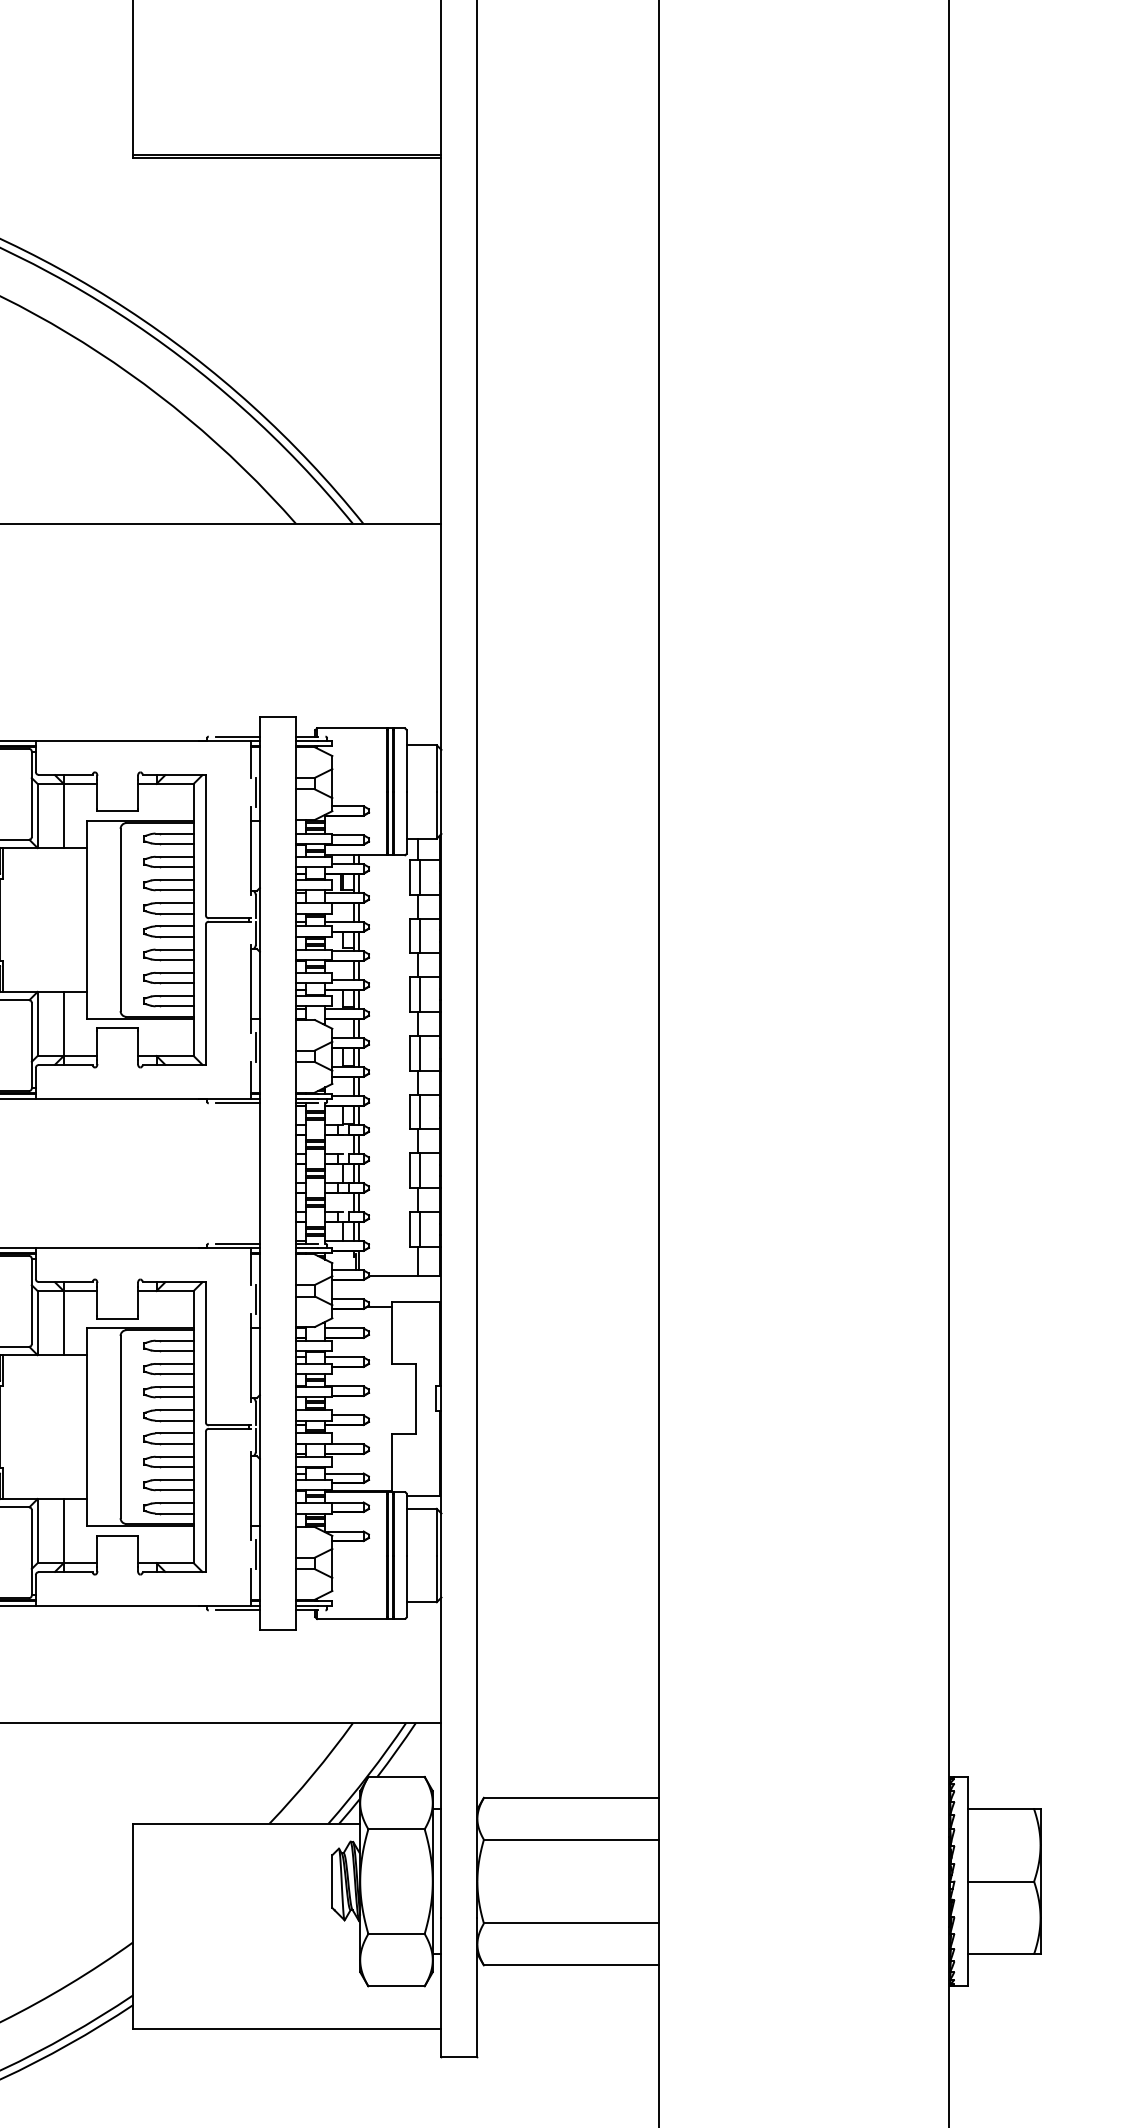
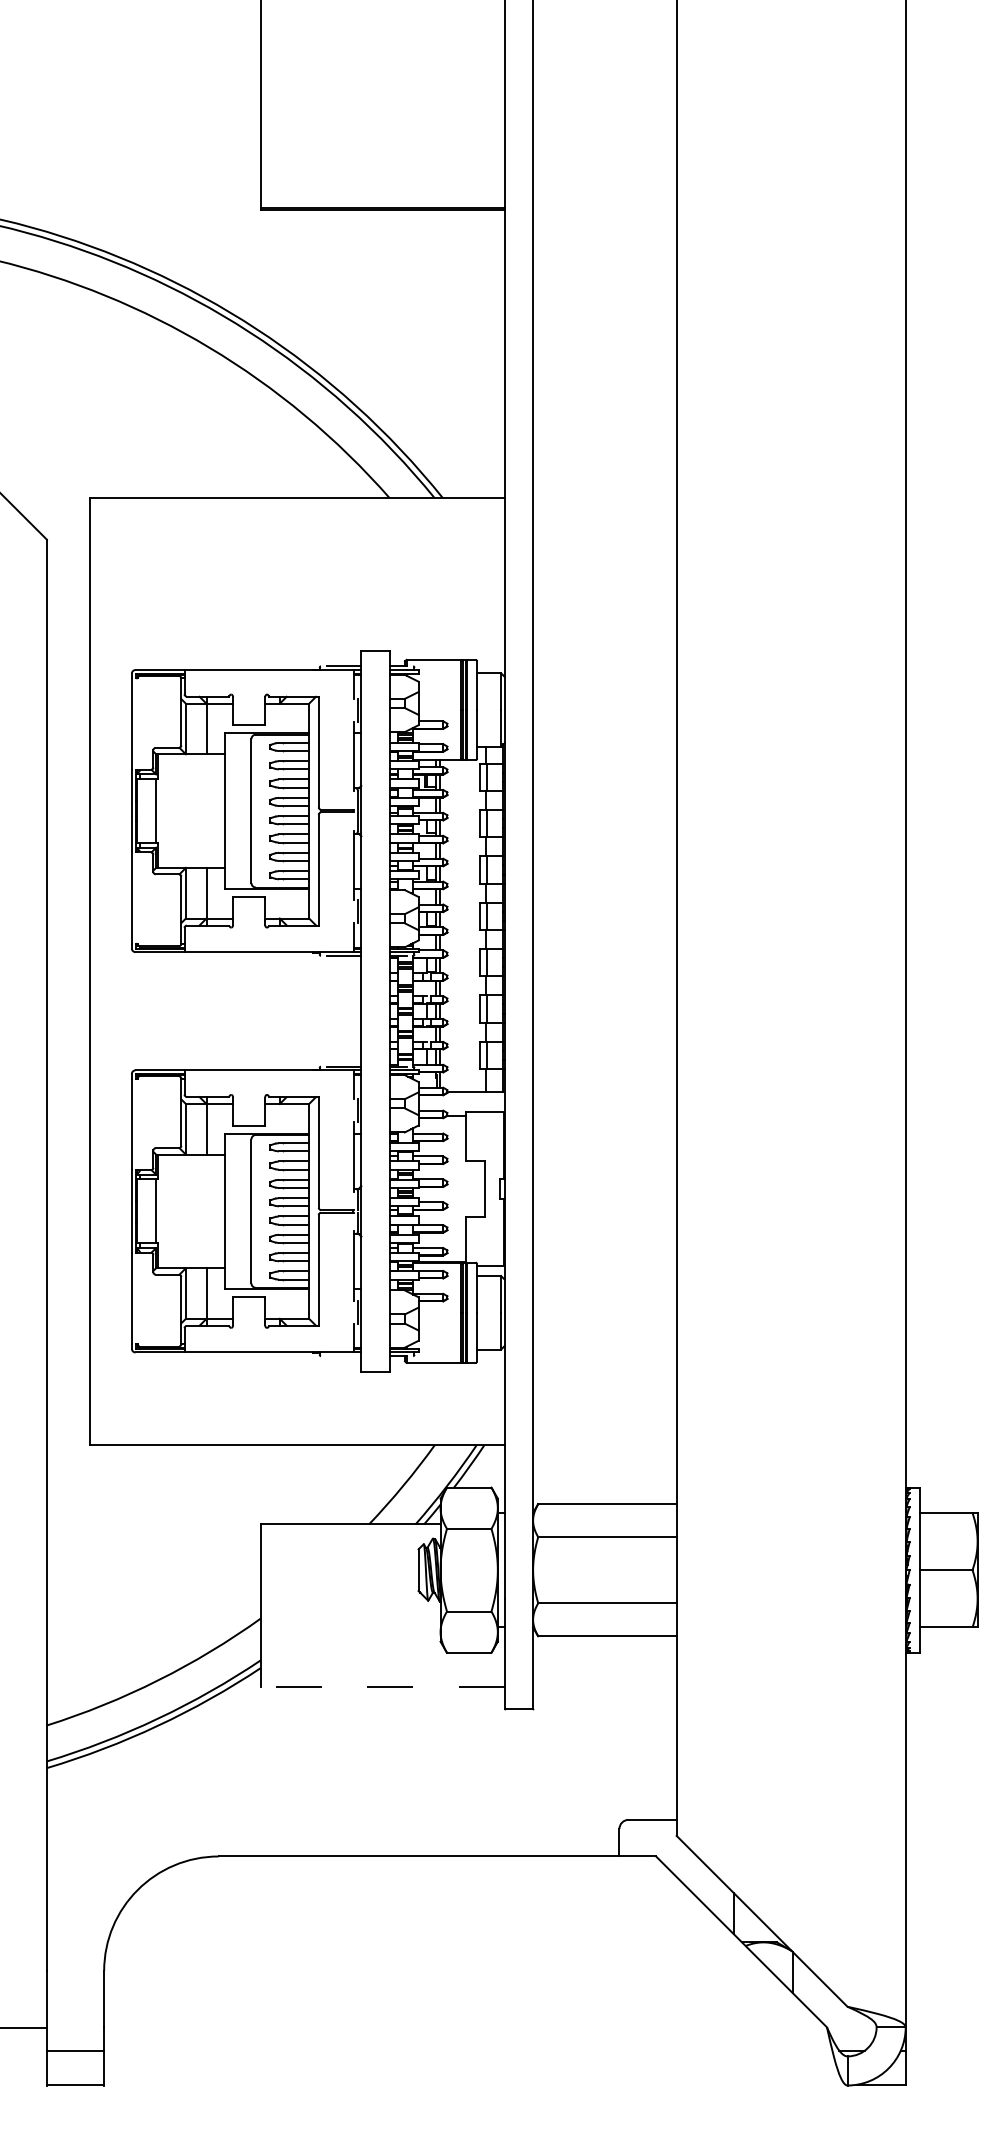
line: (238, 1610) -> (344, 1356), removed
line: (286, 2028) -> (382, 1686), solid -> dashed

